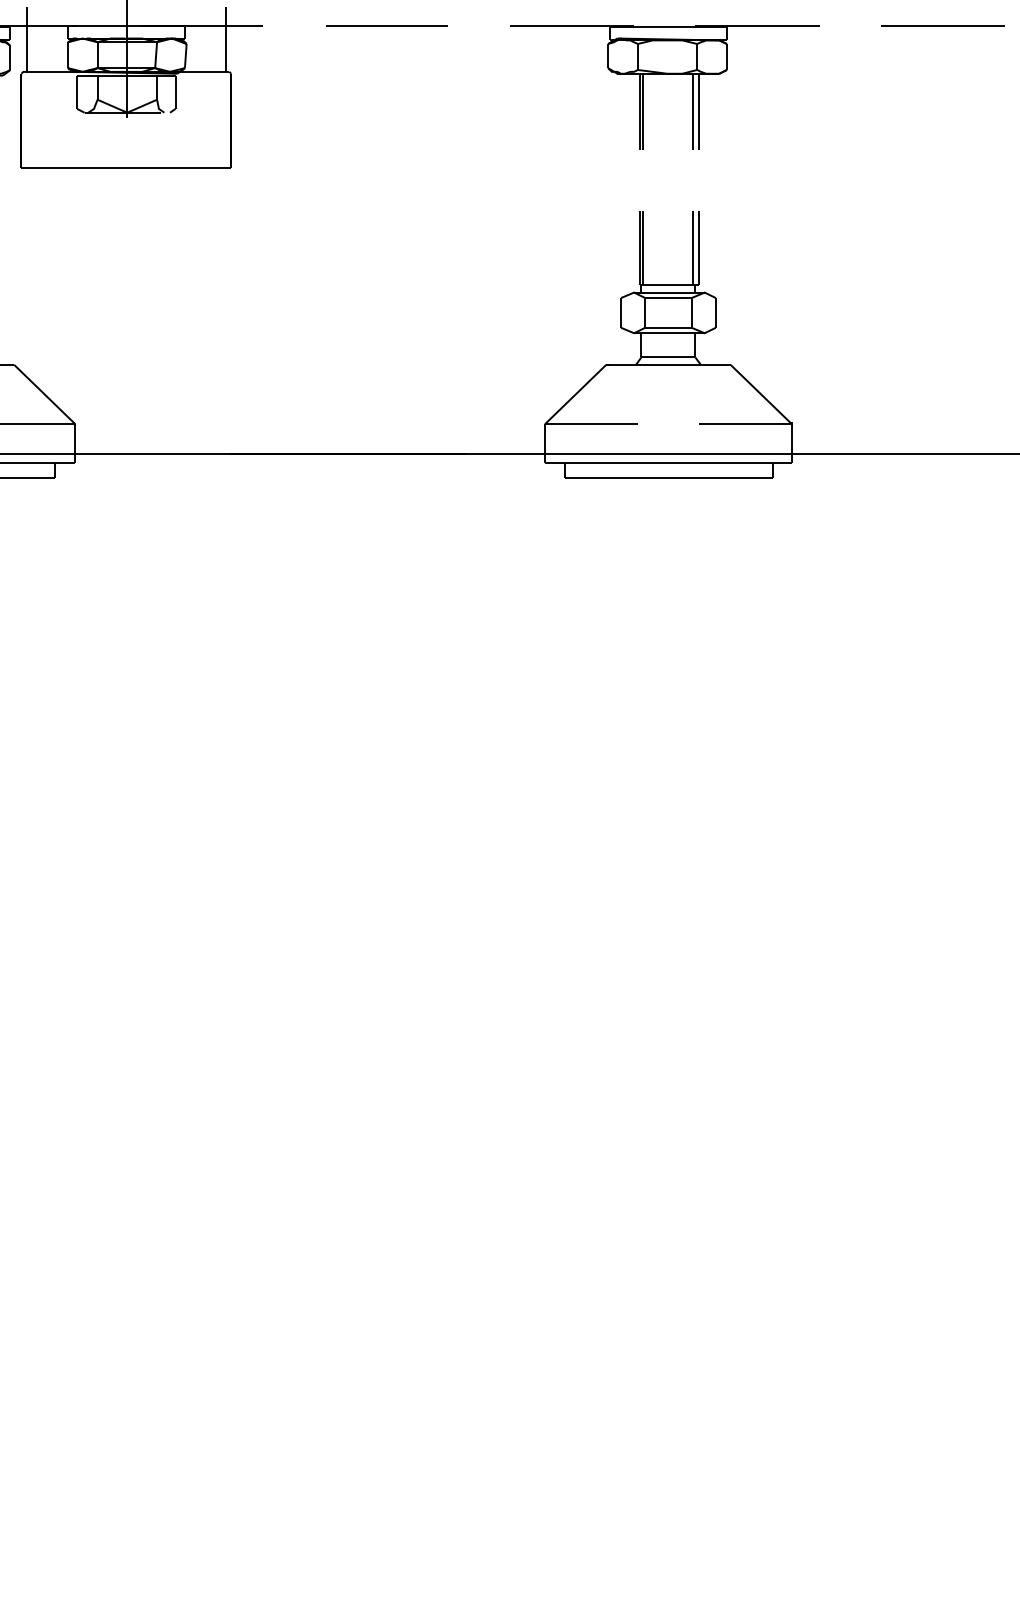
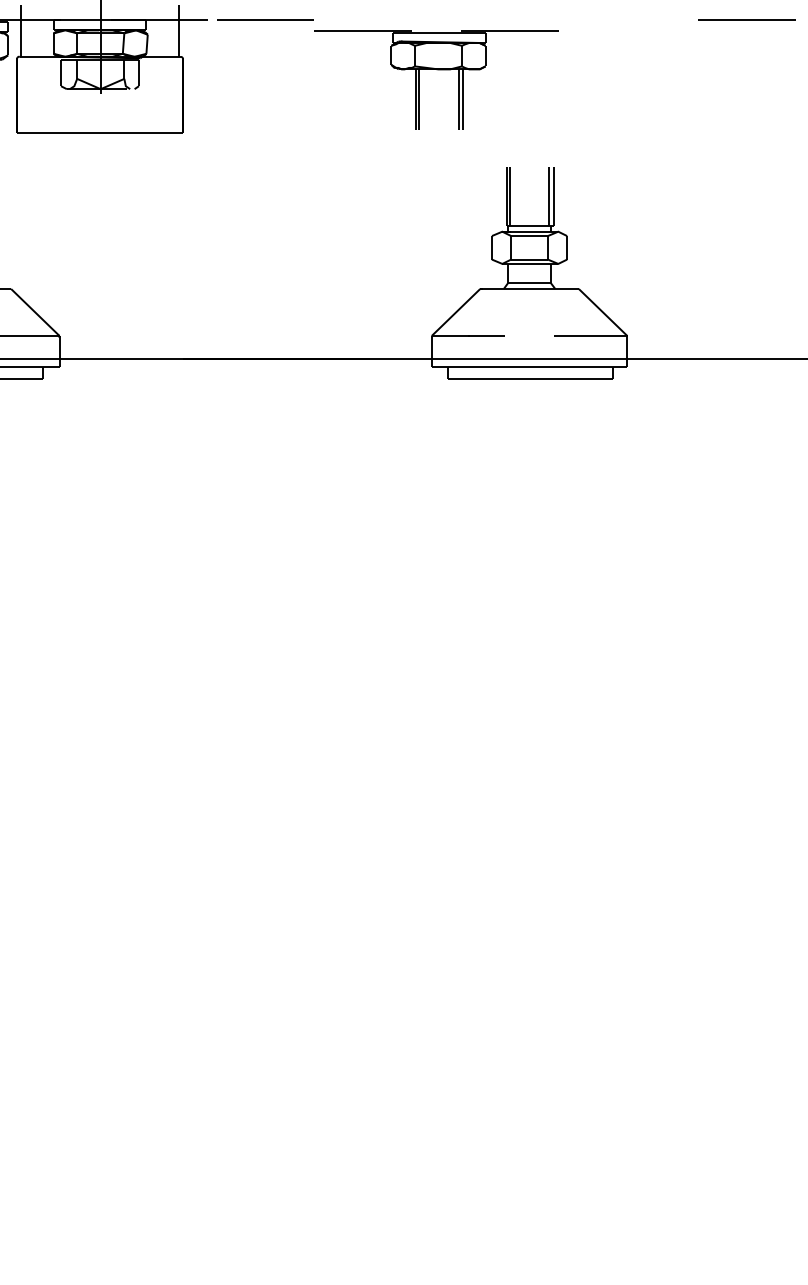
line: (386, 25) -> (264, 20), moved
part: (664, 74) -> (436, 69), moved

